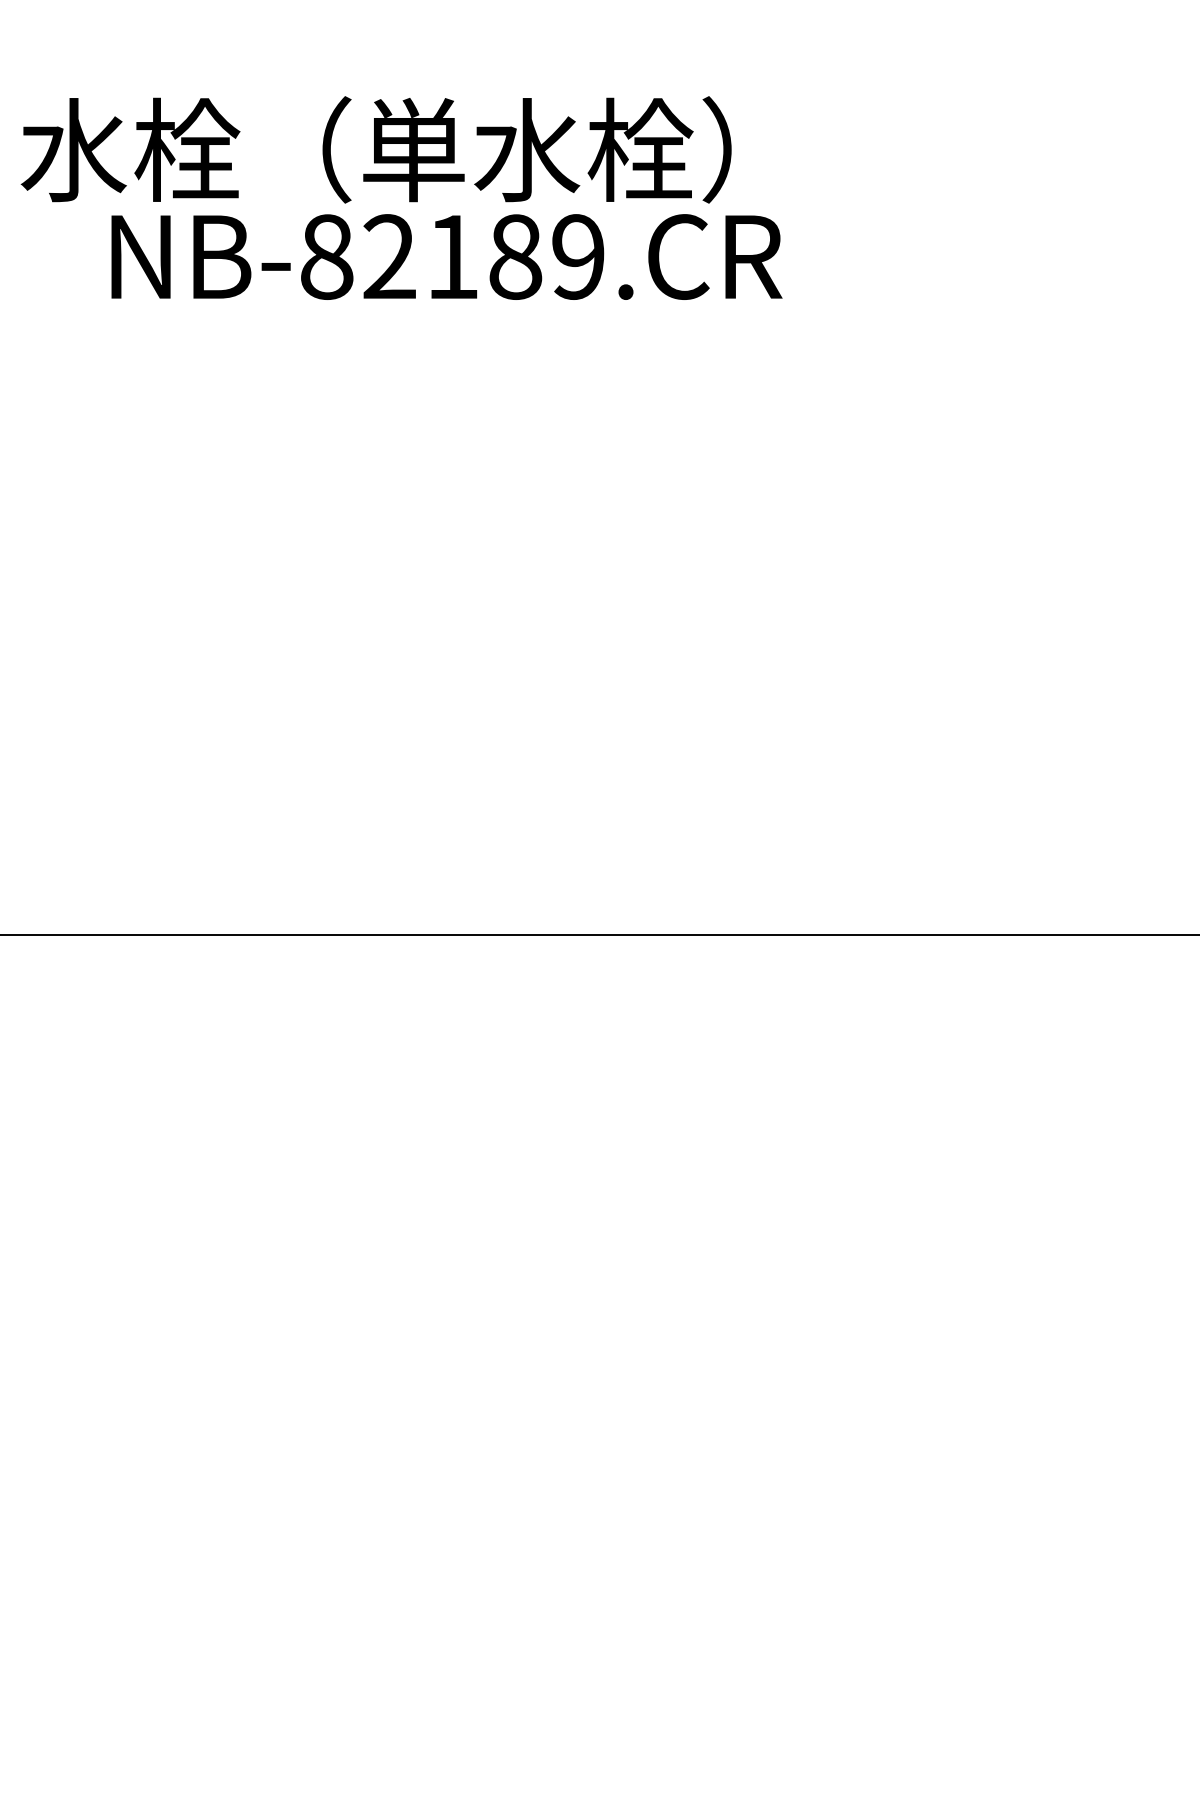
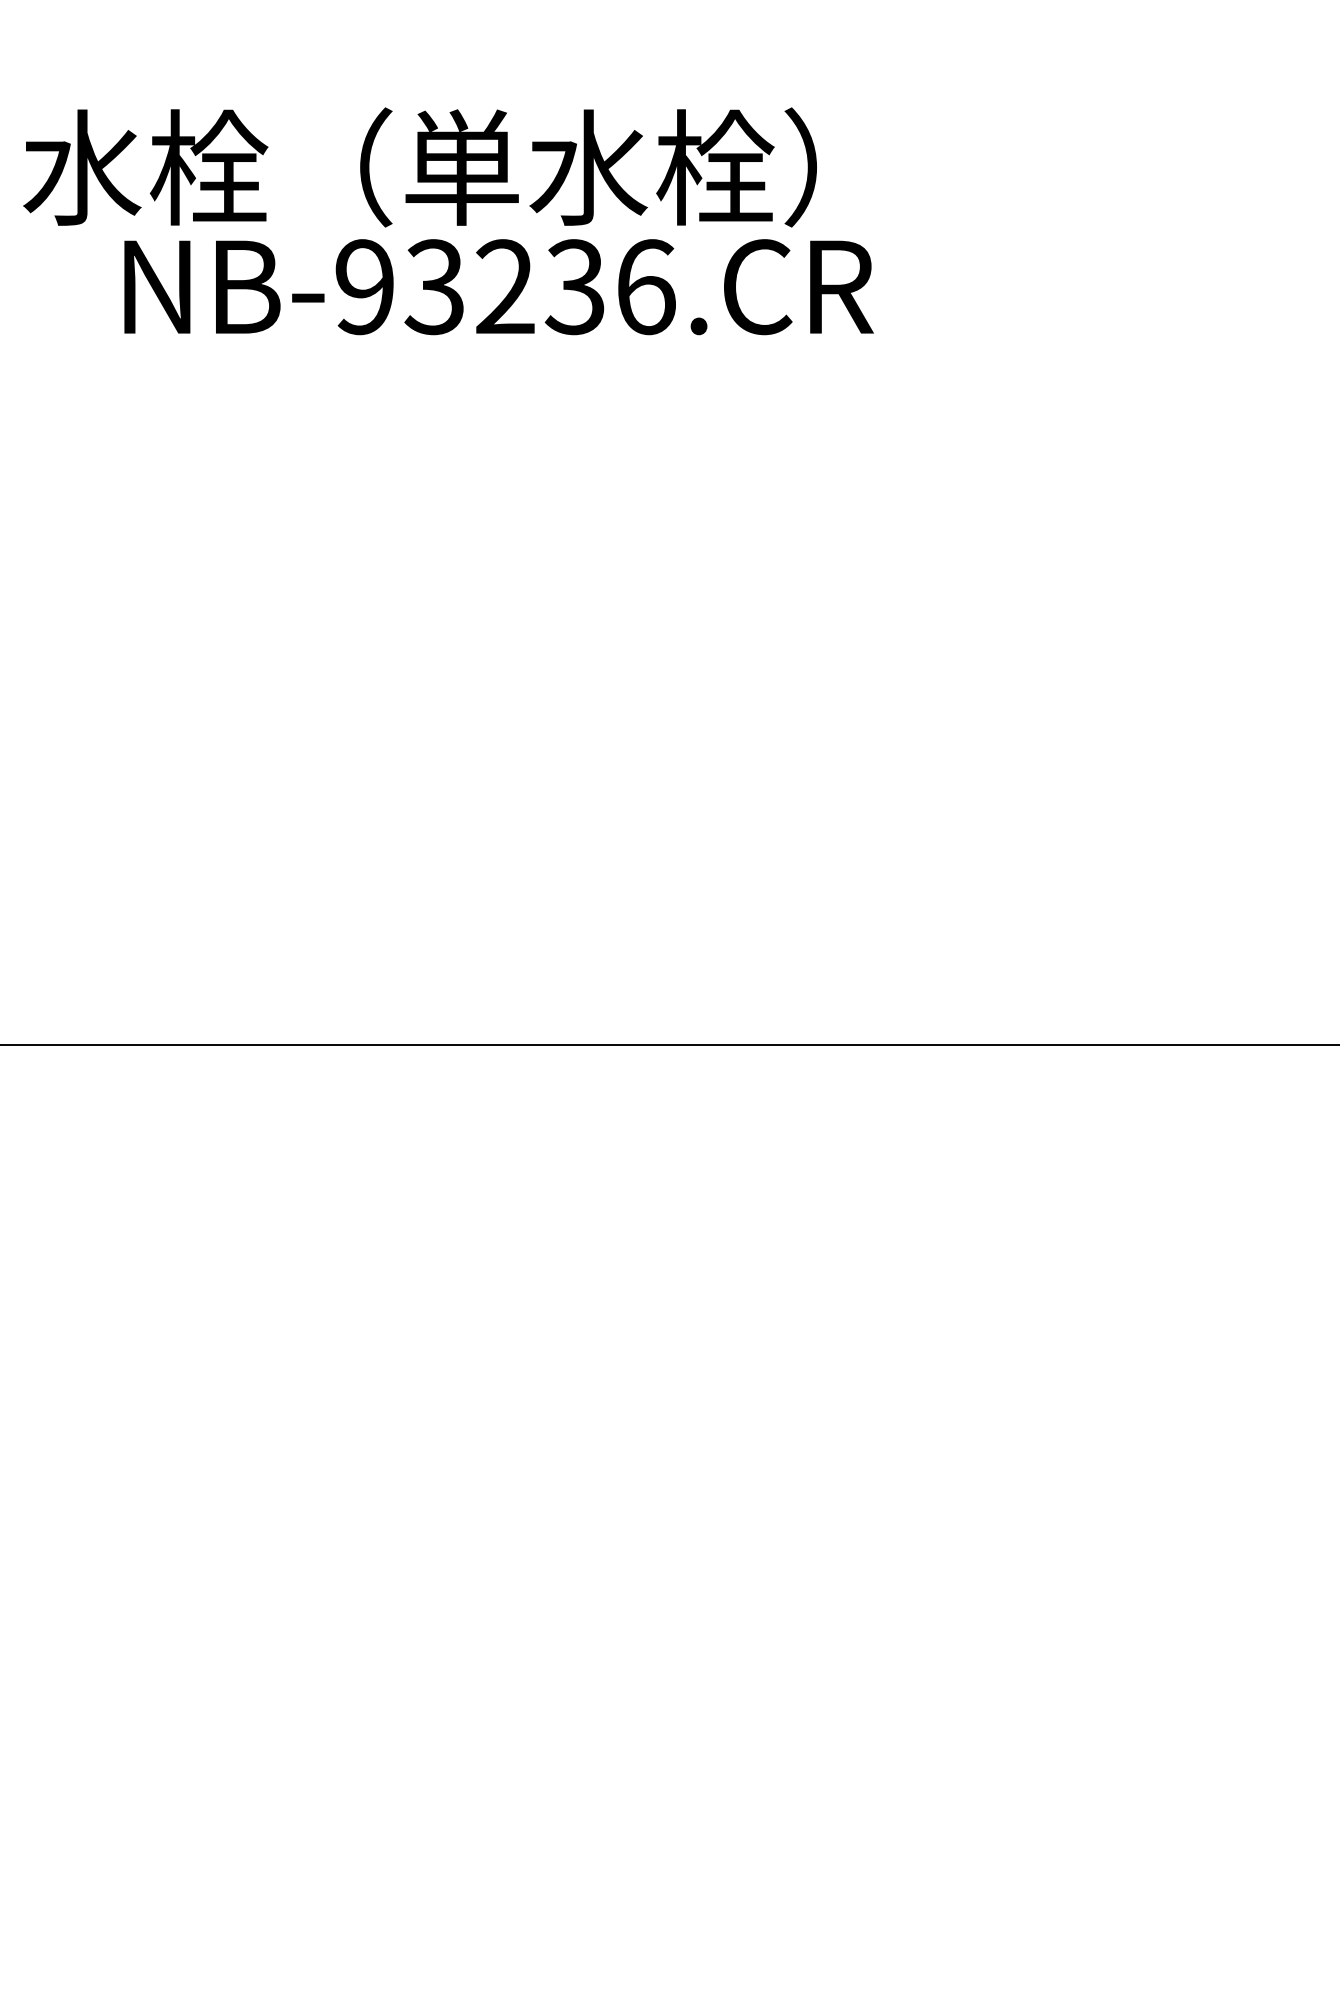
text: (452, 257) -> (505, 287), NB-82189.CR -> NB-93236.CR

